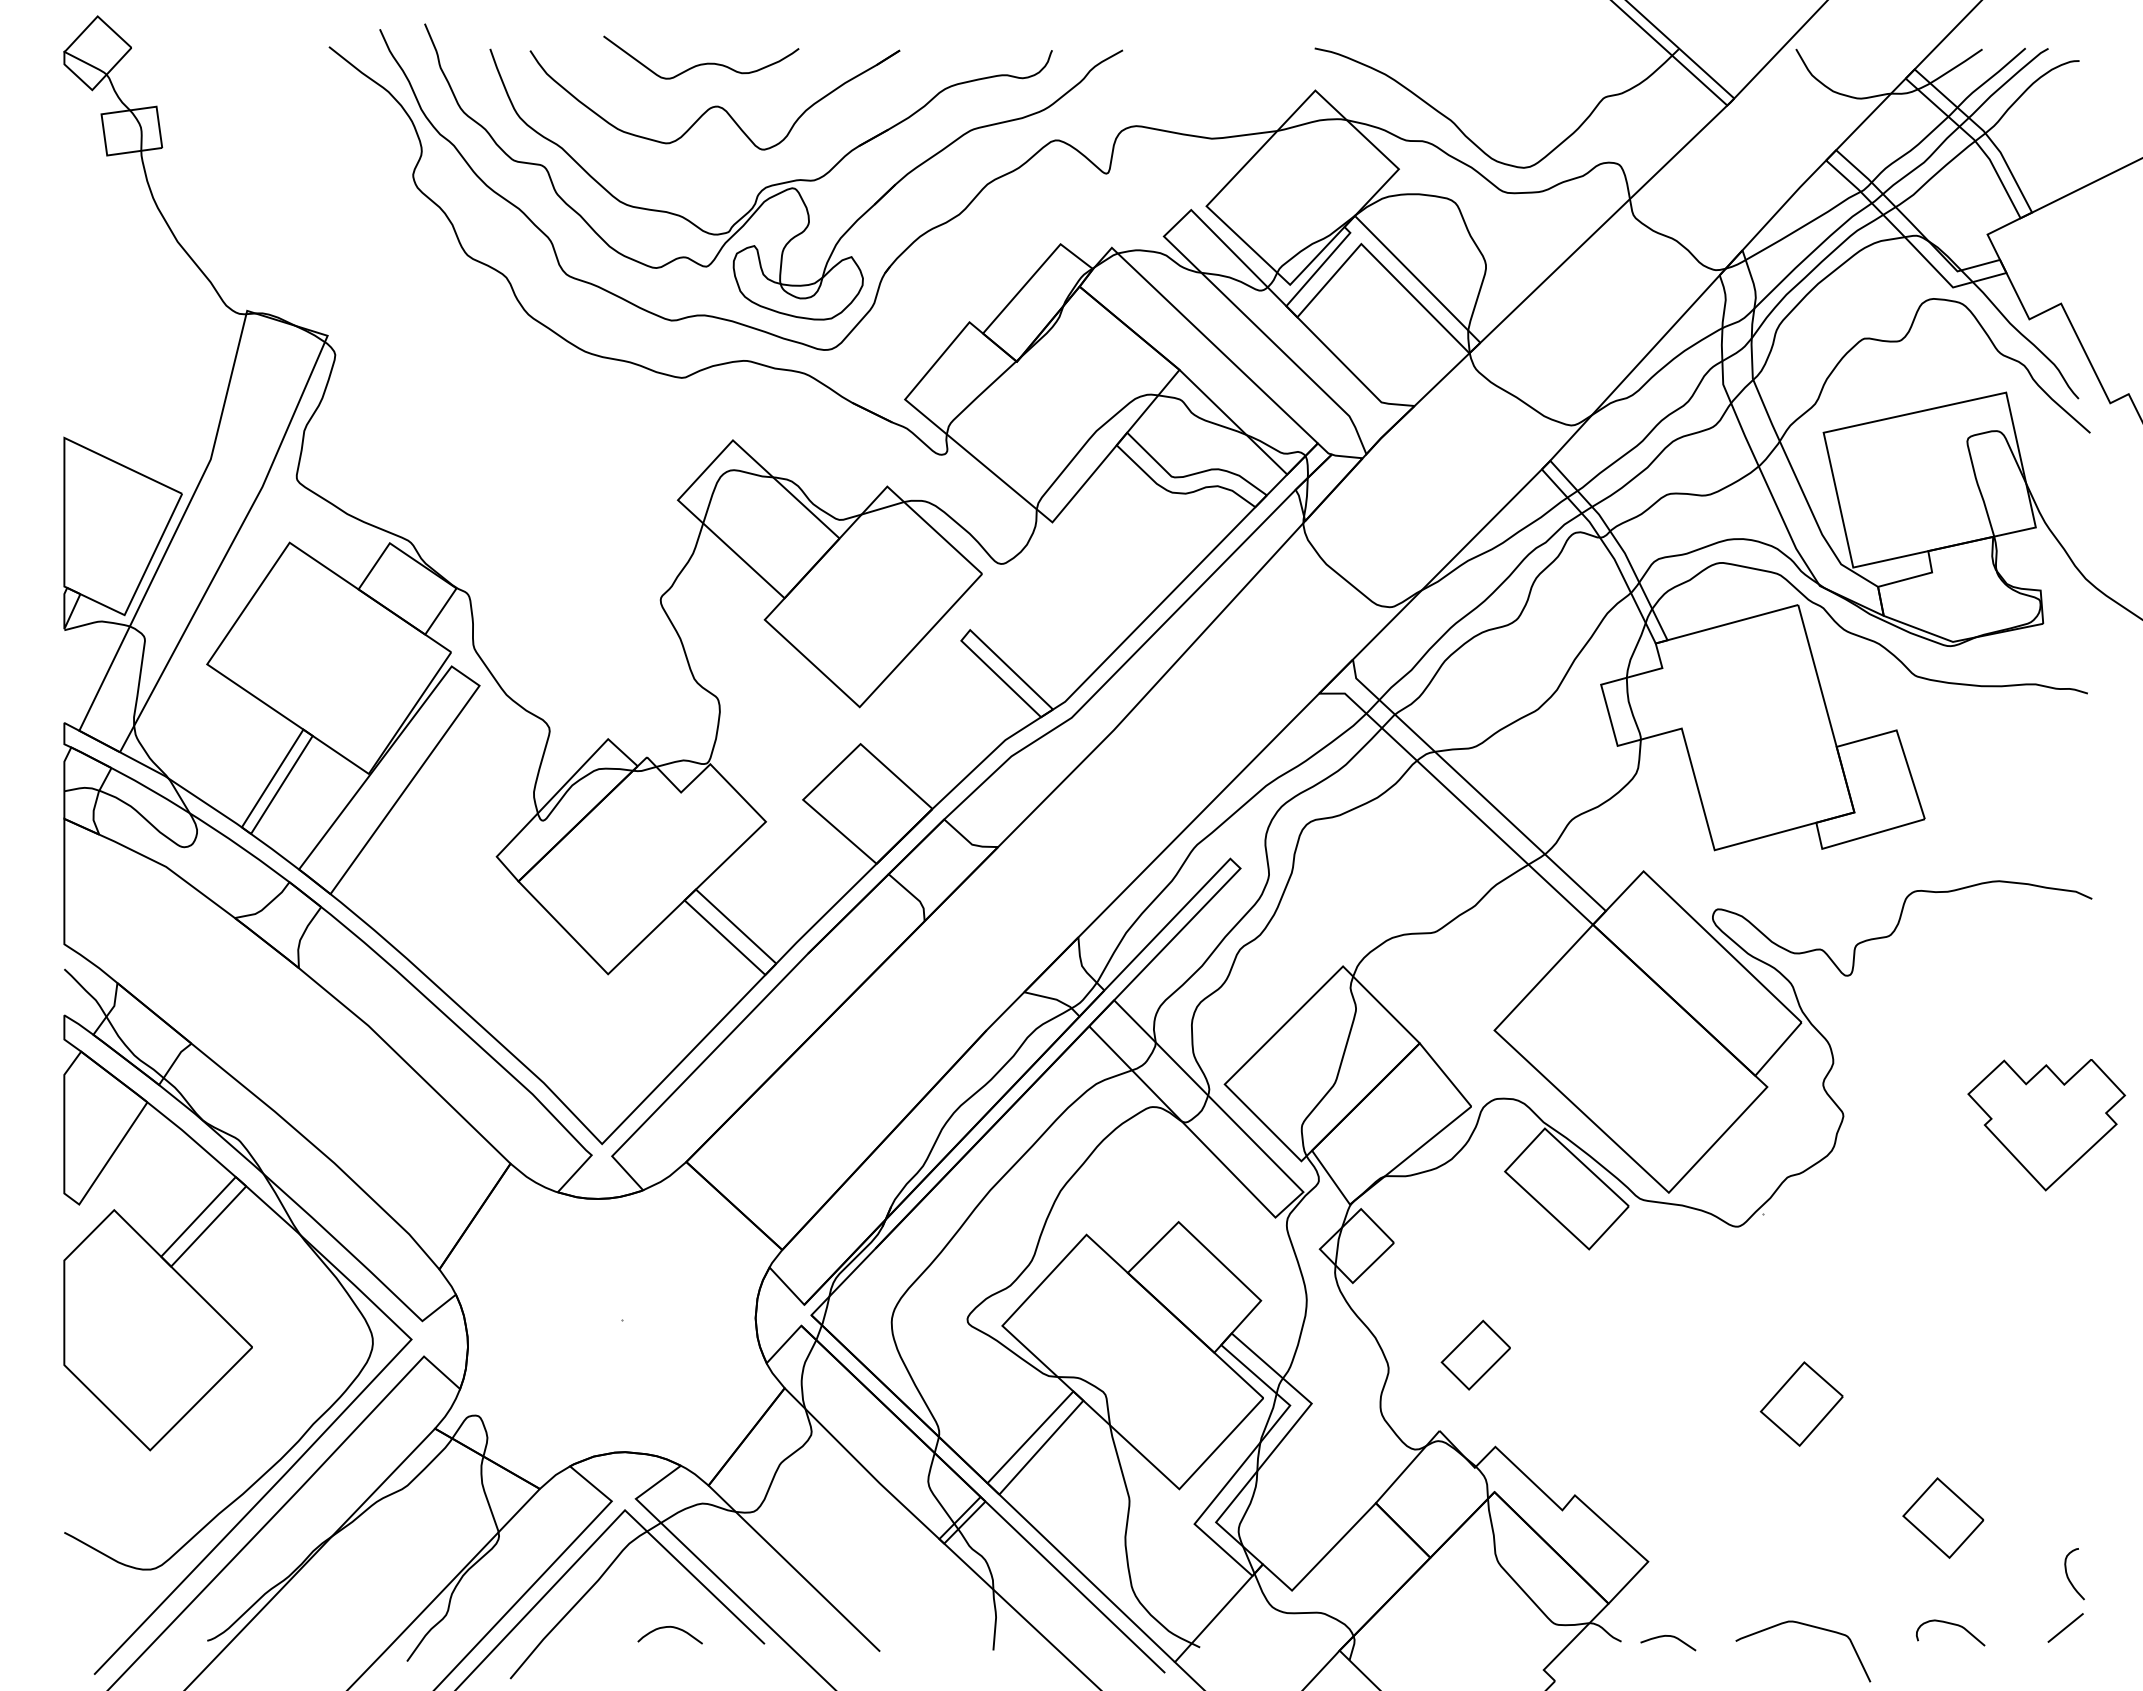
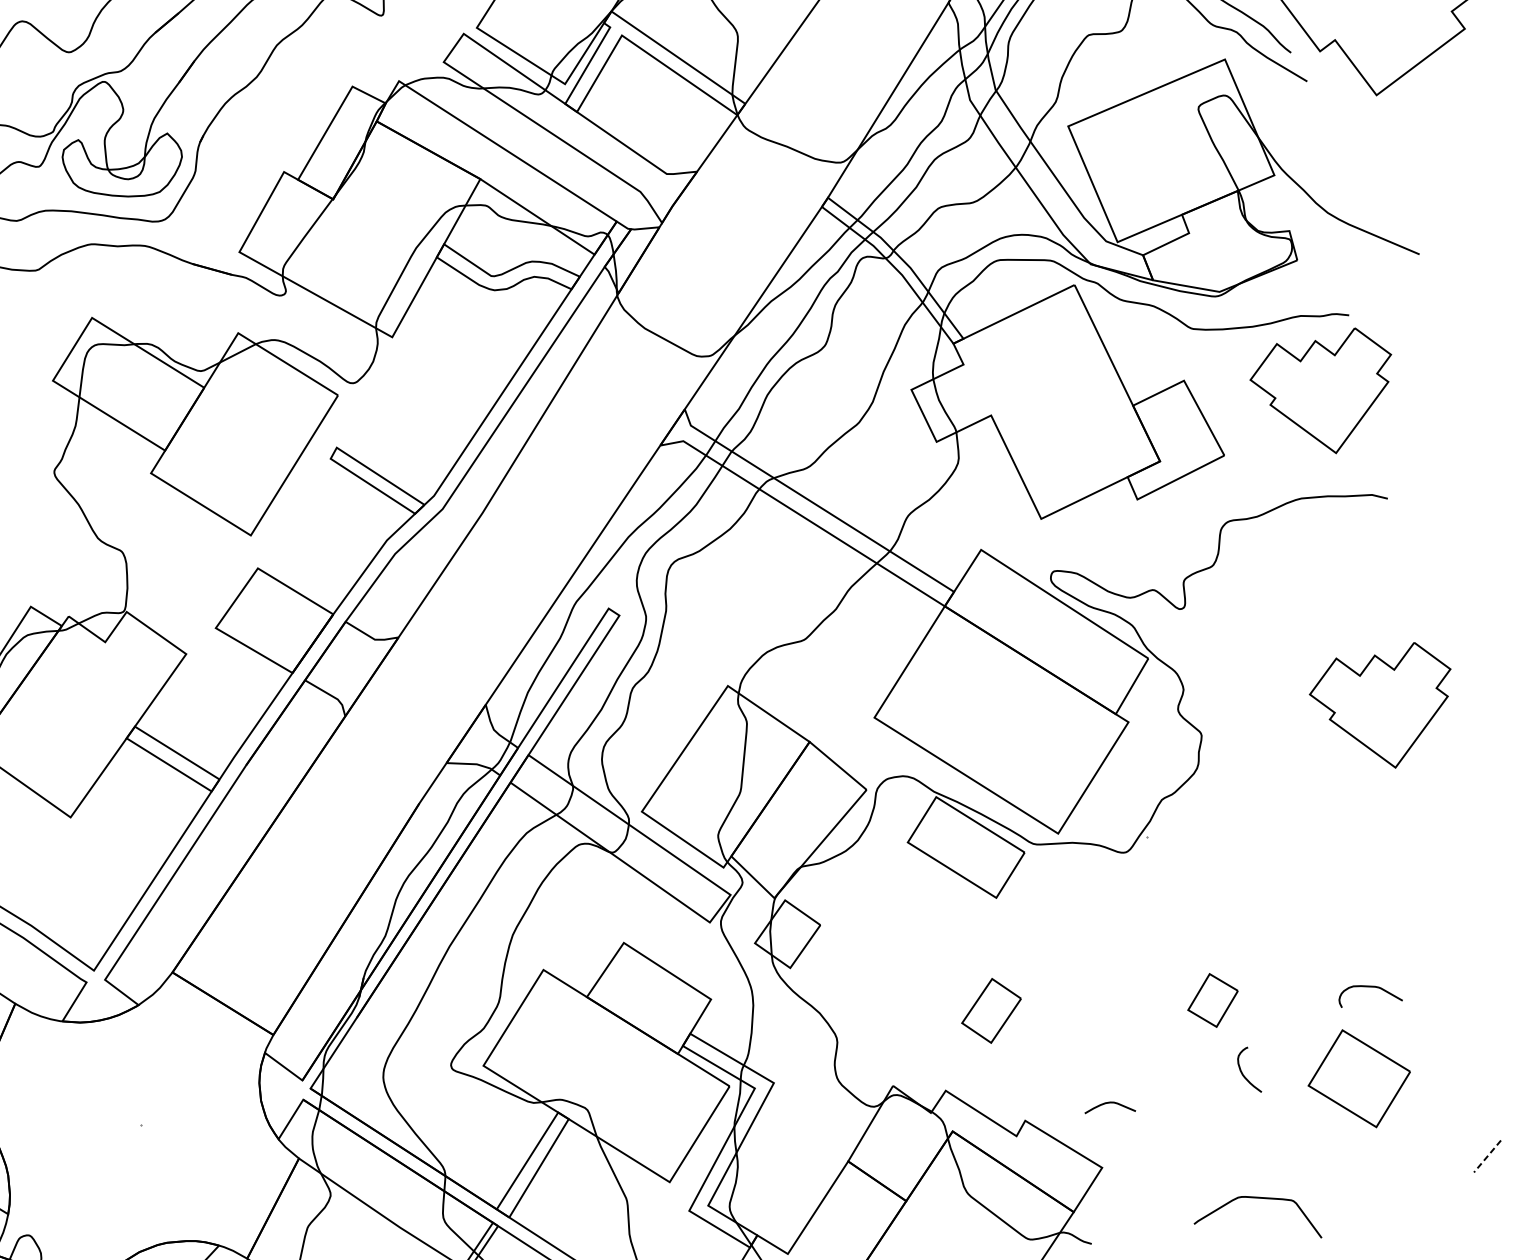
part: (2046, 774) -> (1325, 394), added
part: (1475, 1354) -> (991, 1010), moved
part: (1801, 1403) -> (1212, 1000), size x0.7
part: (1943, 1517) -> (1359, 1078), size x1.4
curve: (2068, 1575) -> (1243, 1073), moved
curve: (1953, 1625) -> (1370, 987), moved
line: (2065, 1627) -> (1487, 1156), solid -> dashed
curve: (1671, 1637) -> (1111, 1103), moved

